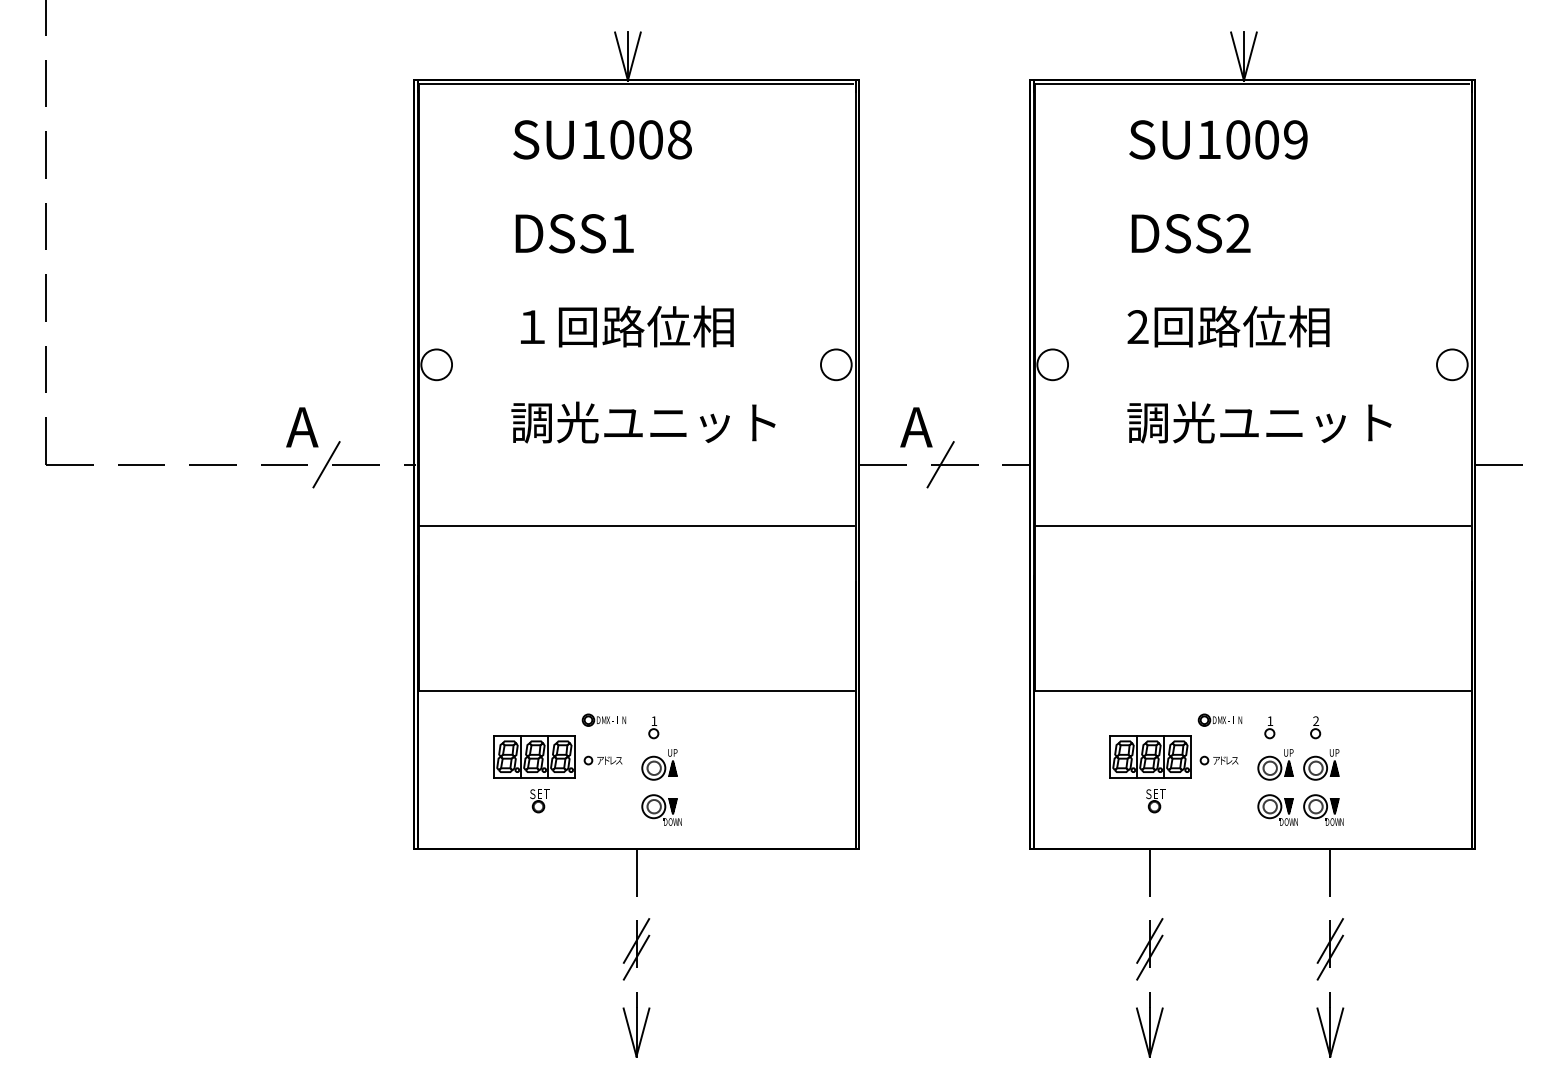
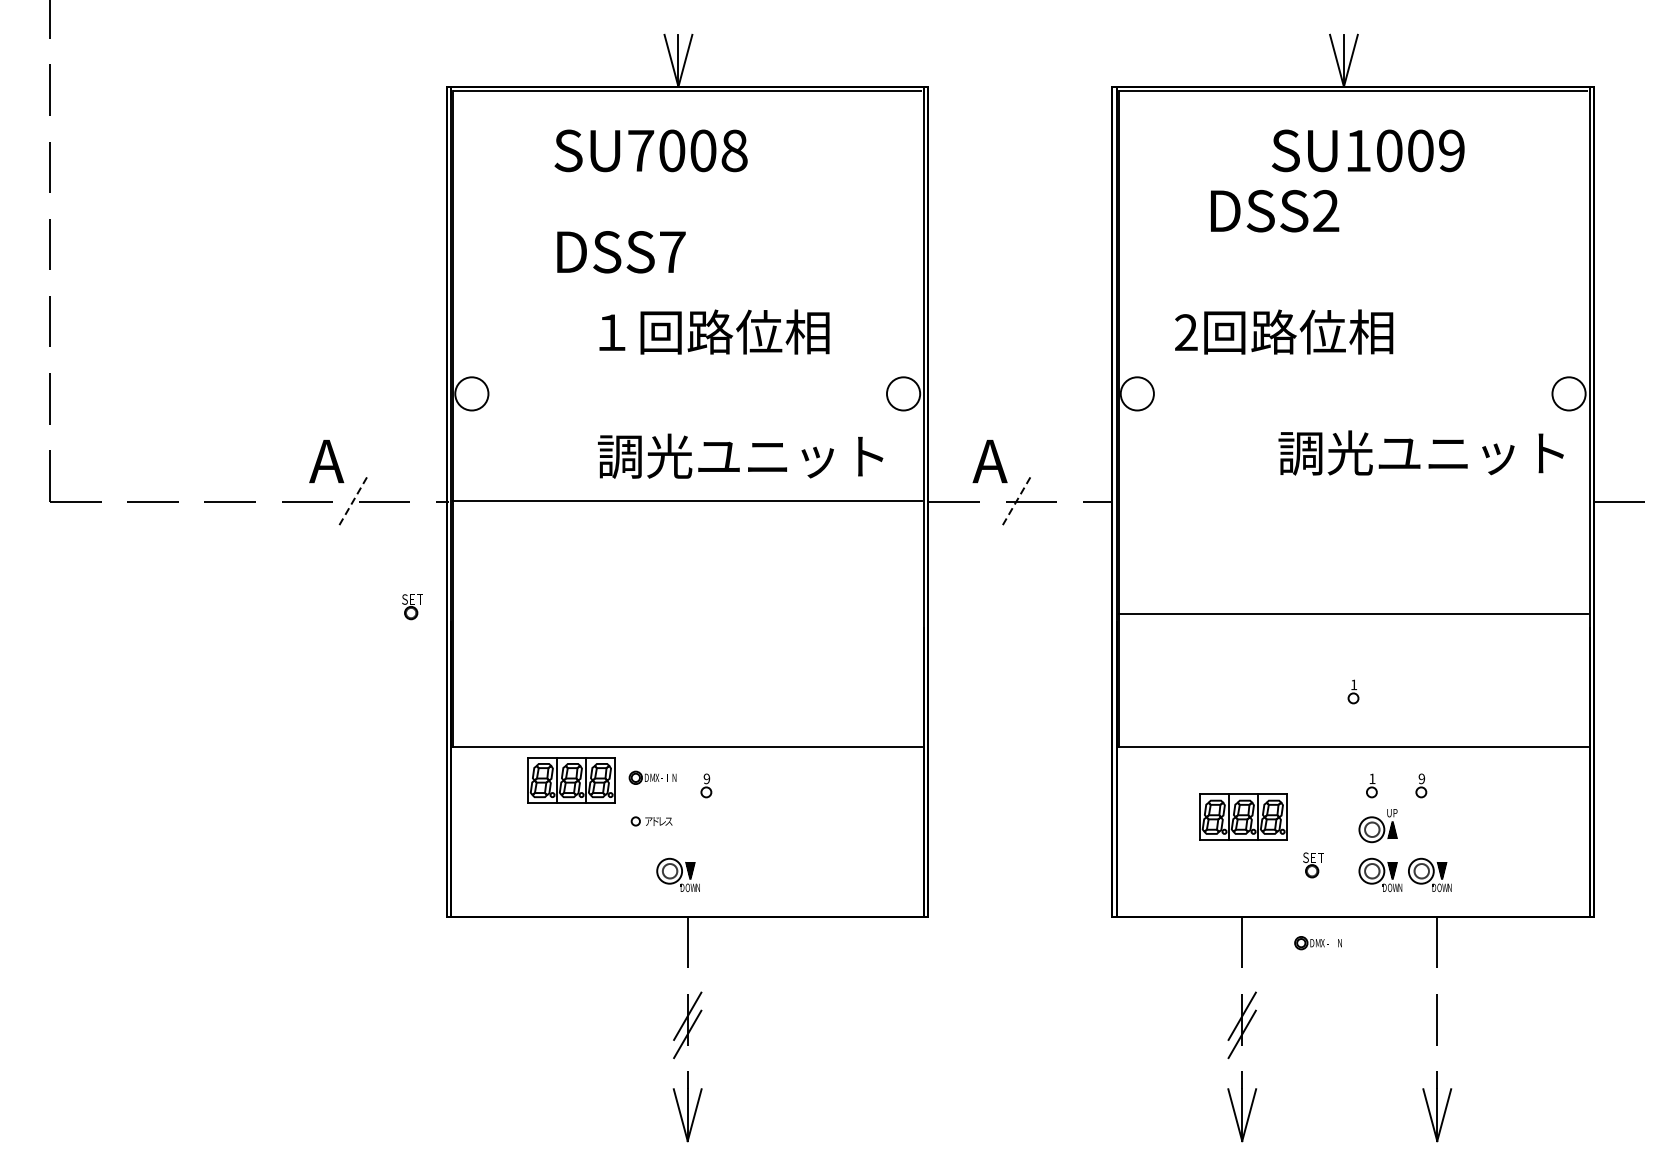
text: (593, 139) -> (641, 150), SU1008 -> SU7008
text: (1218, 139) -> (1368, 150), moved
text: (622, 233) -> (672, 252), DSS1 -> DSS7
text: (1190, 233) -> (1274, 210), moved
text: (627, 326) -> (714, 331), moved
text: (1228, 326) -> (1284, 331), moved
text: (643, 422) -> (740, 456), moved
text: (1259, 422) -> (1421, 452), moved
line: (326, 465) -> (352, 502), solid -> dashed
line: (940, 465) -> (1016, 502), solid -> dashed
line: (636, 526) -> (687, 501), moved
line: (1252, 526) -> (1353, 613), moved
part: (1252, 640) -> (1353, 691), added
part: (1219, 719) -> (1317, 942), moved
text: (654, 721) -> (707, 779), 1 -> 9
text: (1316, 721) -> (1422, 779), 2 -> 9
part: (534, 756) -> (571, 780), moved
part: (1218, 760) -> (1316, 821), removed
part: (659, 764) -> (712, 825), removed
part: (1321, 764) -> (1427, 825), removed
part: (539, 801) -> (412, 607), moved
part: (1155, 801) -> (1313, 865), moved
part: (661, 809) -> (677, 874), moved
line: (1329, 940) -> (1436, 1015), removed
line: (1329, 957) -> (1436, 1034), removed

